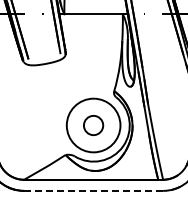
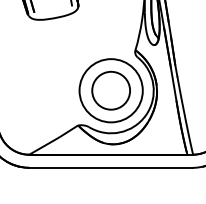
circle: (93, 125) -> (111, 90), size x1.67
line: (94, 190) -> (112, 167), dashed -> solid

